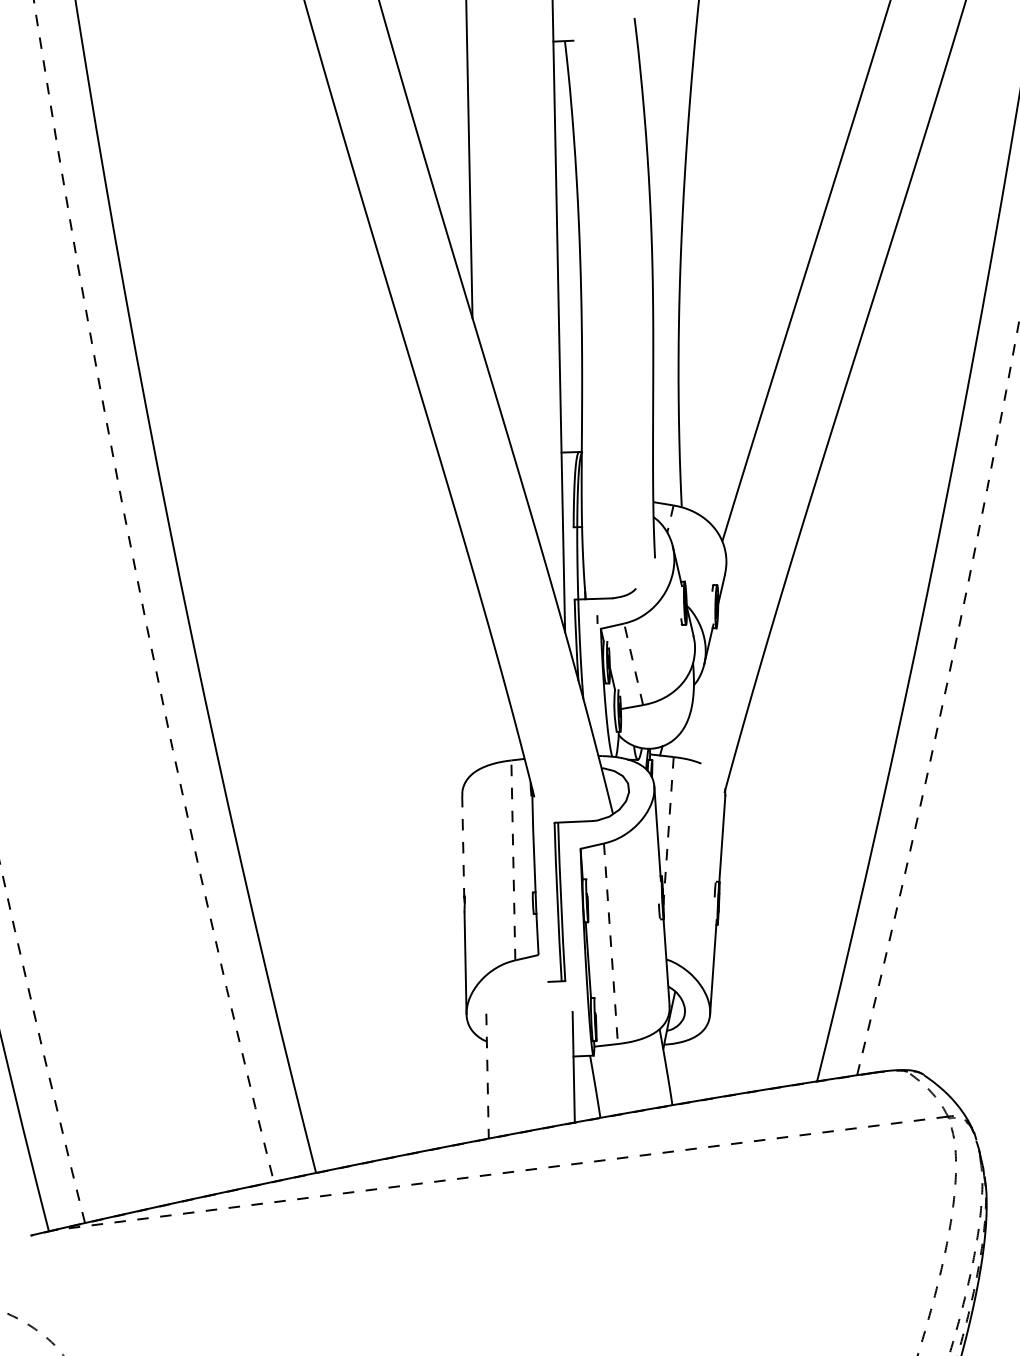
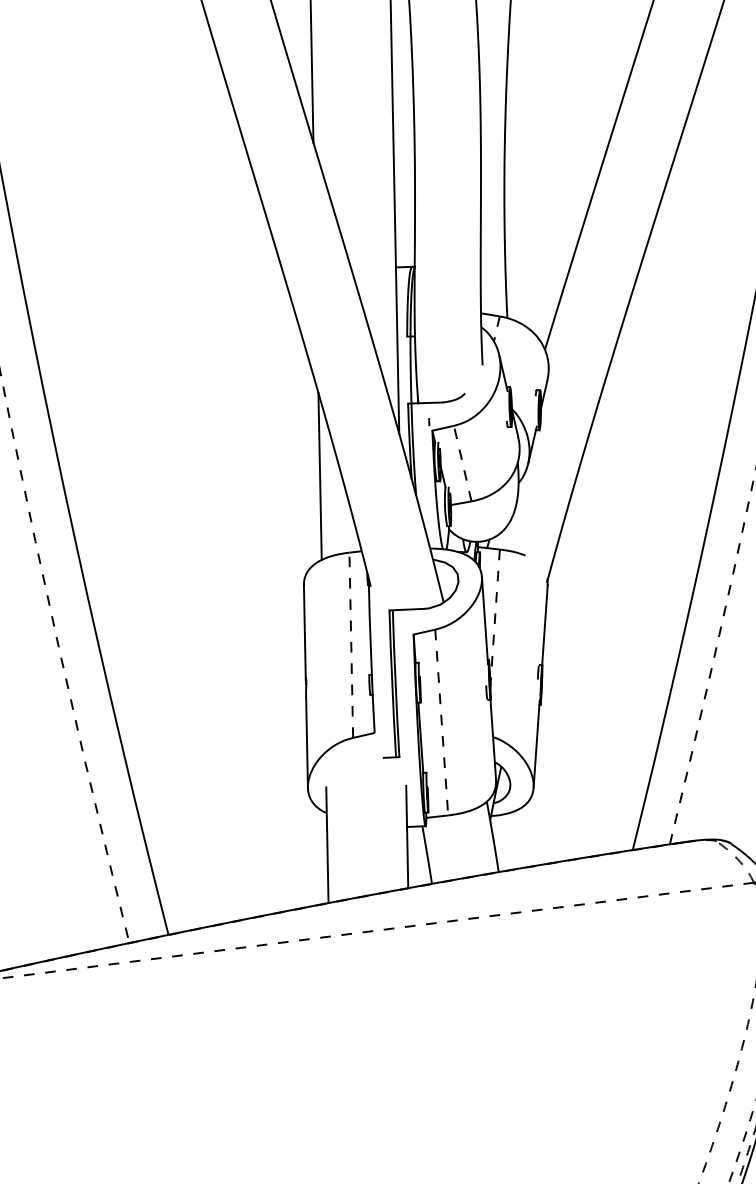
line: (479, 678) -> (319, 476), added
line: (463, 846) -> (305, 632), dashed -> solid
line: (487, 1076) -> (327, 845), dashed -> solid

